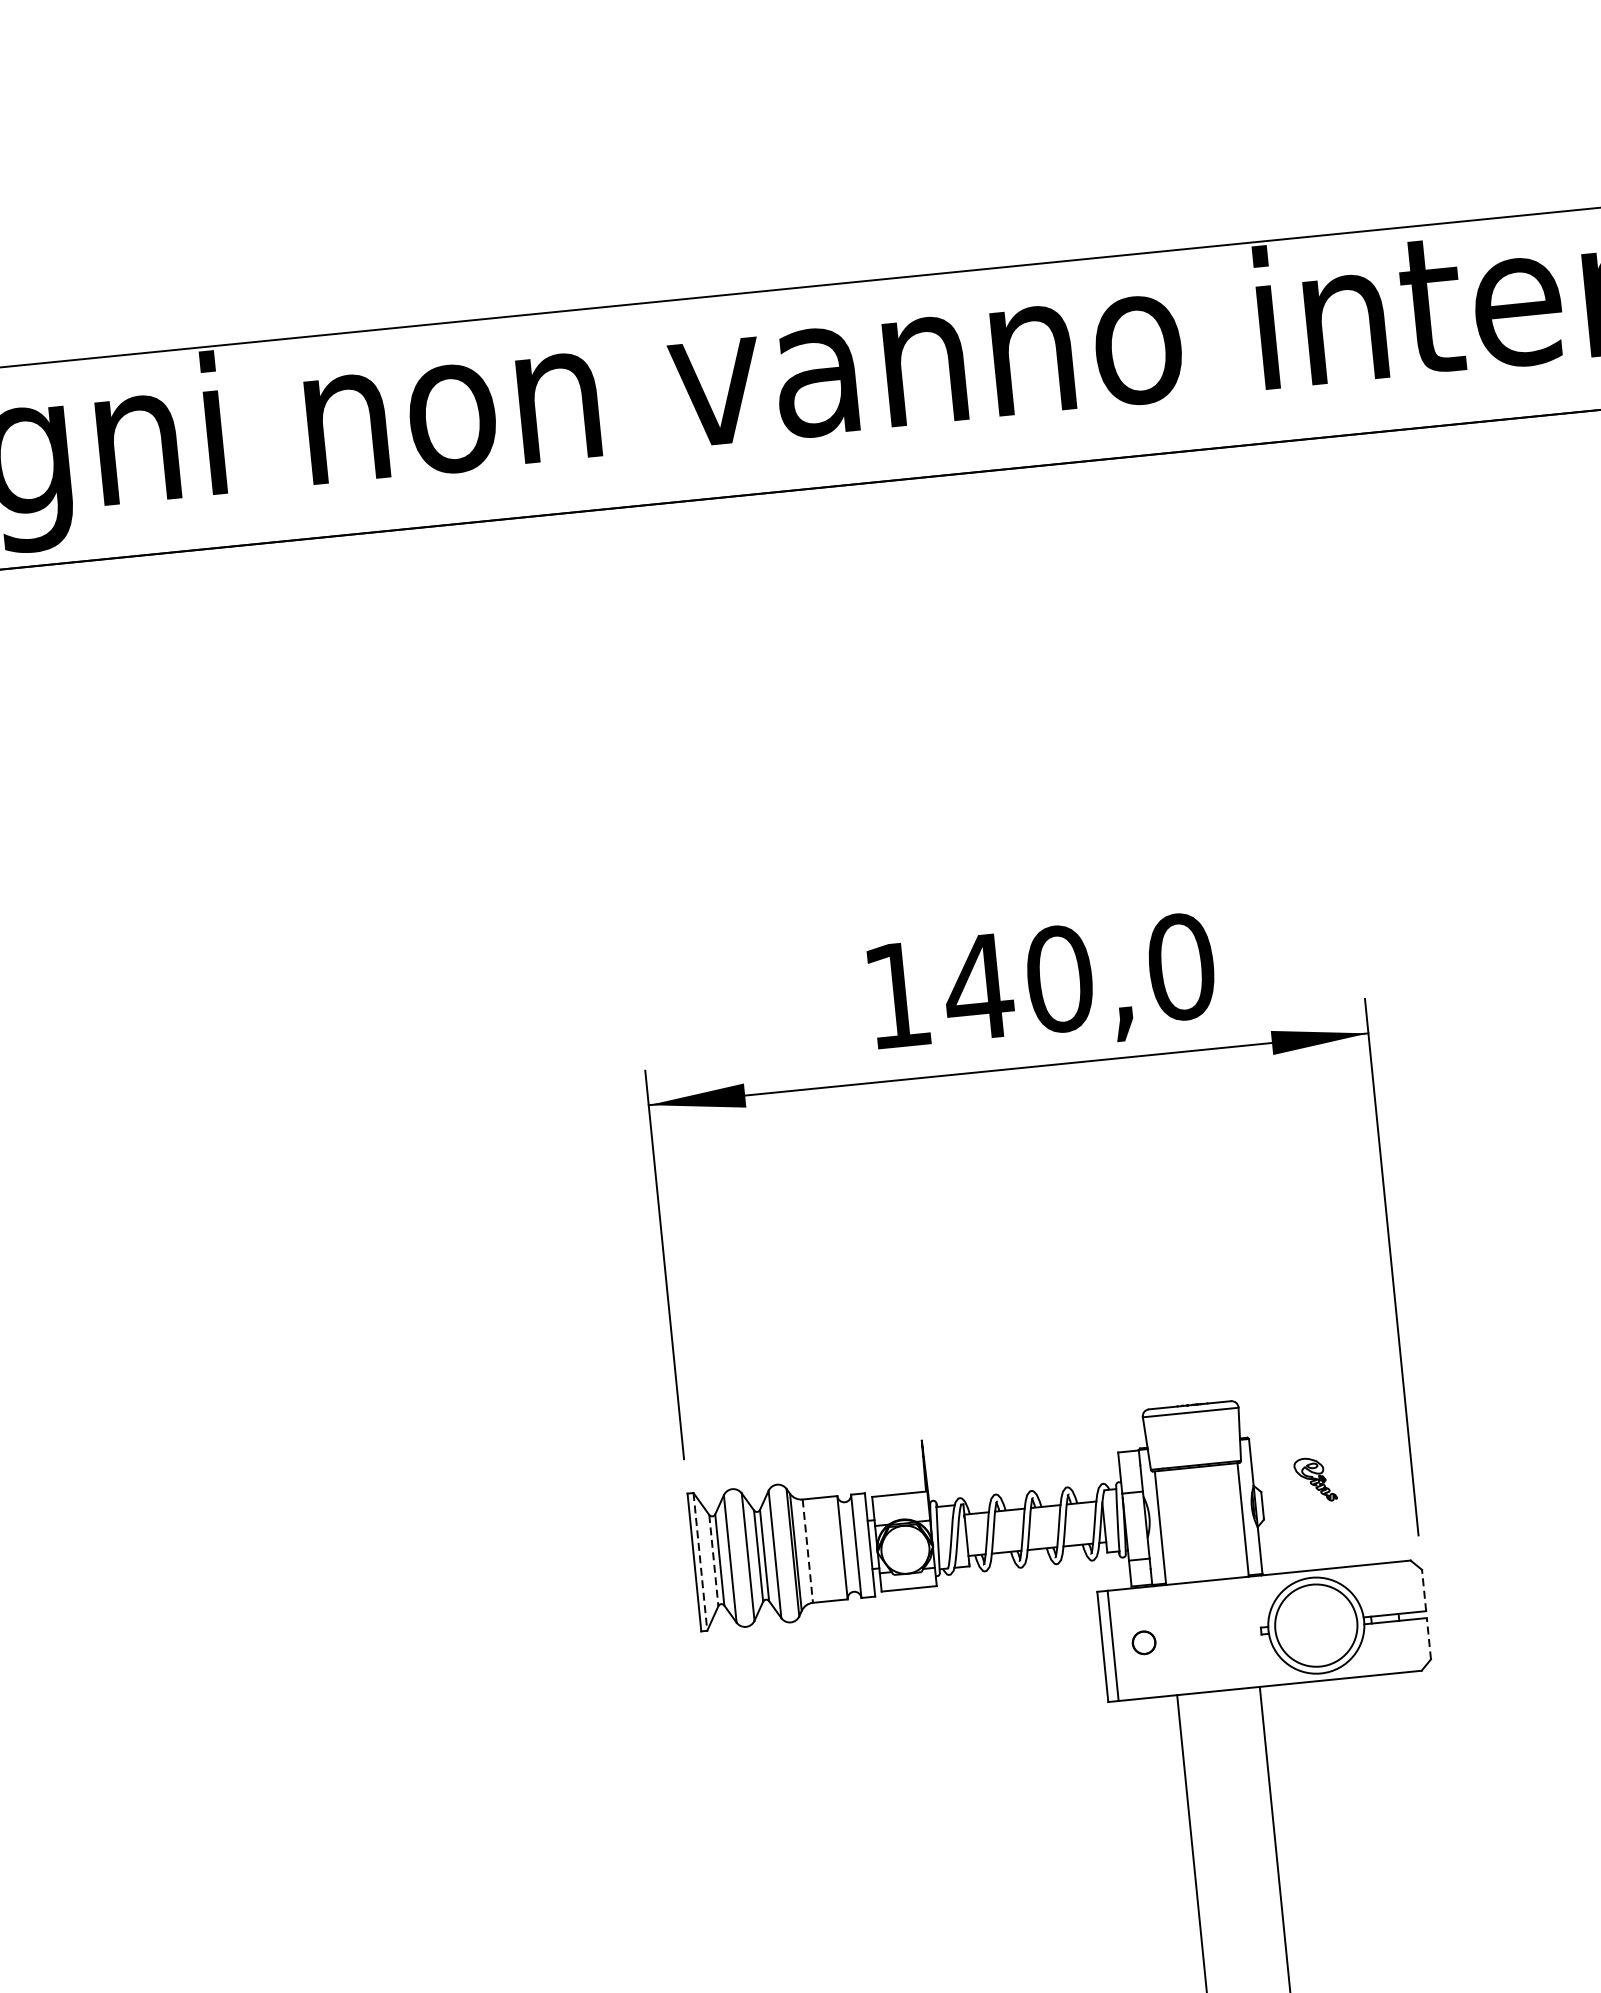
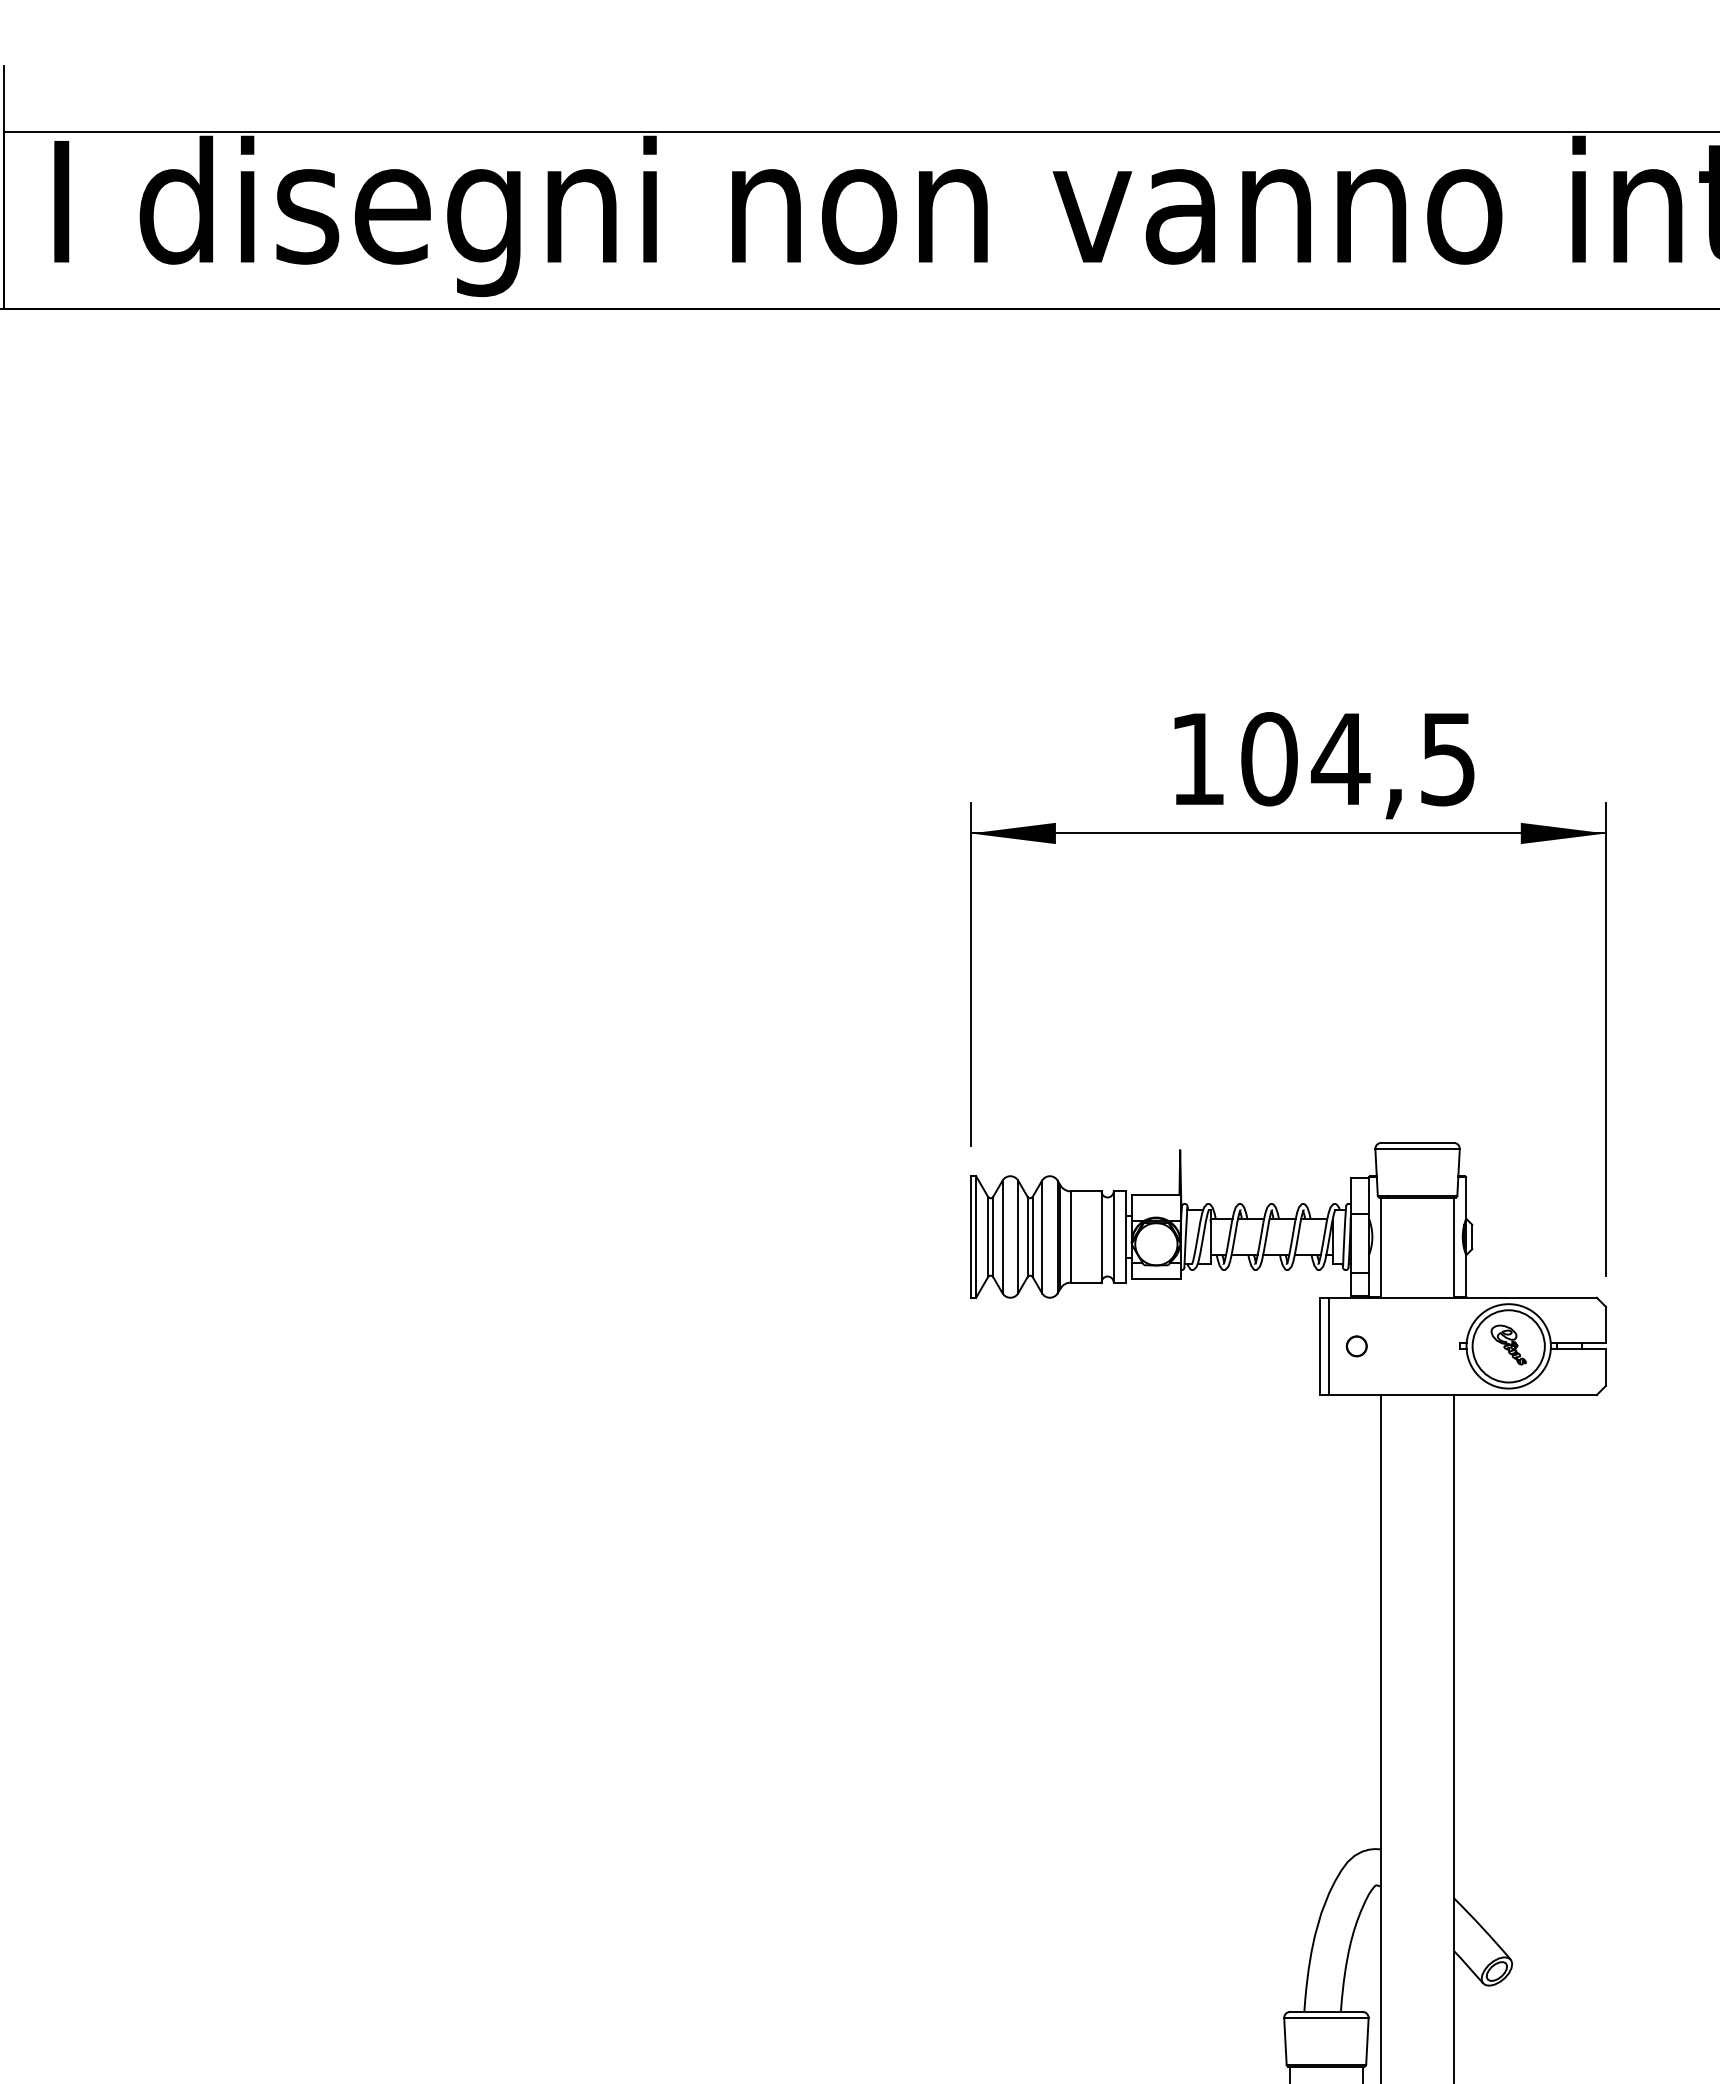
text: (1078, 977) -> (1357, 759), 140,0 -> 104,5
part: (1315, 1479) -> (1508, 1344), moved
line: (807, 1550) -> (1070, 1236), dashed -> solid
line: (700, 1561) -> (976, 1236), dashed -> solid
line: (714, 1561) -> (988, 1237), dashed -> solid
line: (1423, 1589) -> (1605, 1324), dashed -> solid
line: (1428, 1638) -> (1605, 1367), dashed -> solid

